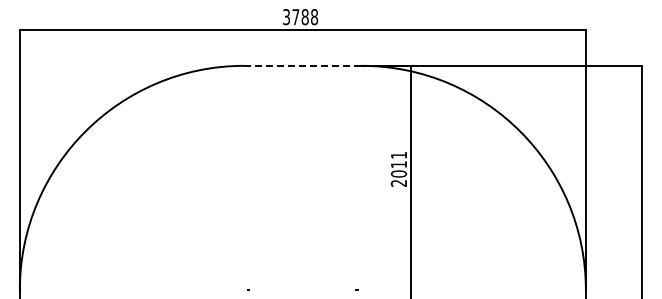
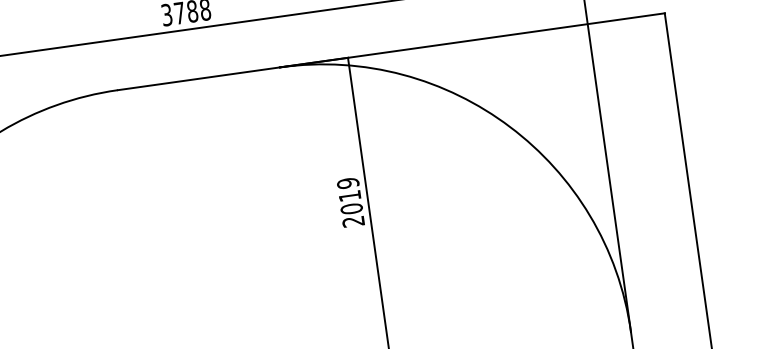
line: (302, 65) -> (198, 78), dashed -> solid
text: (398, 155) -> (347, 183), 2011 -> 2019

